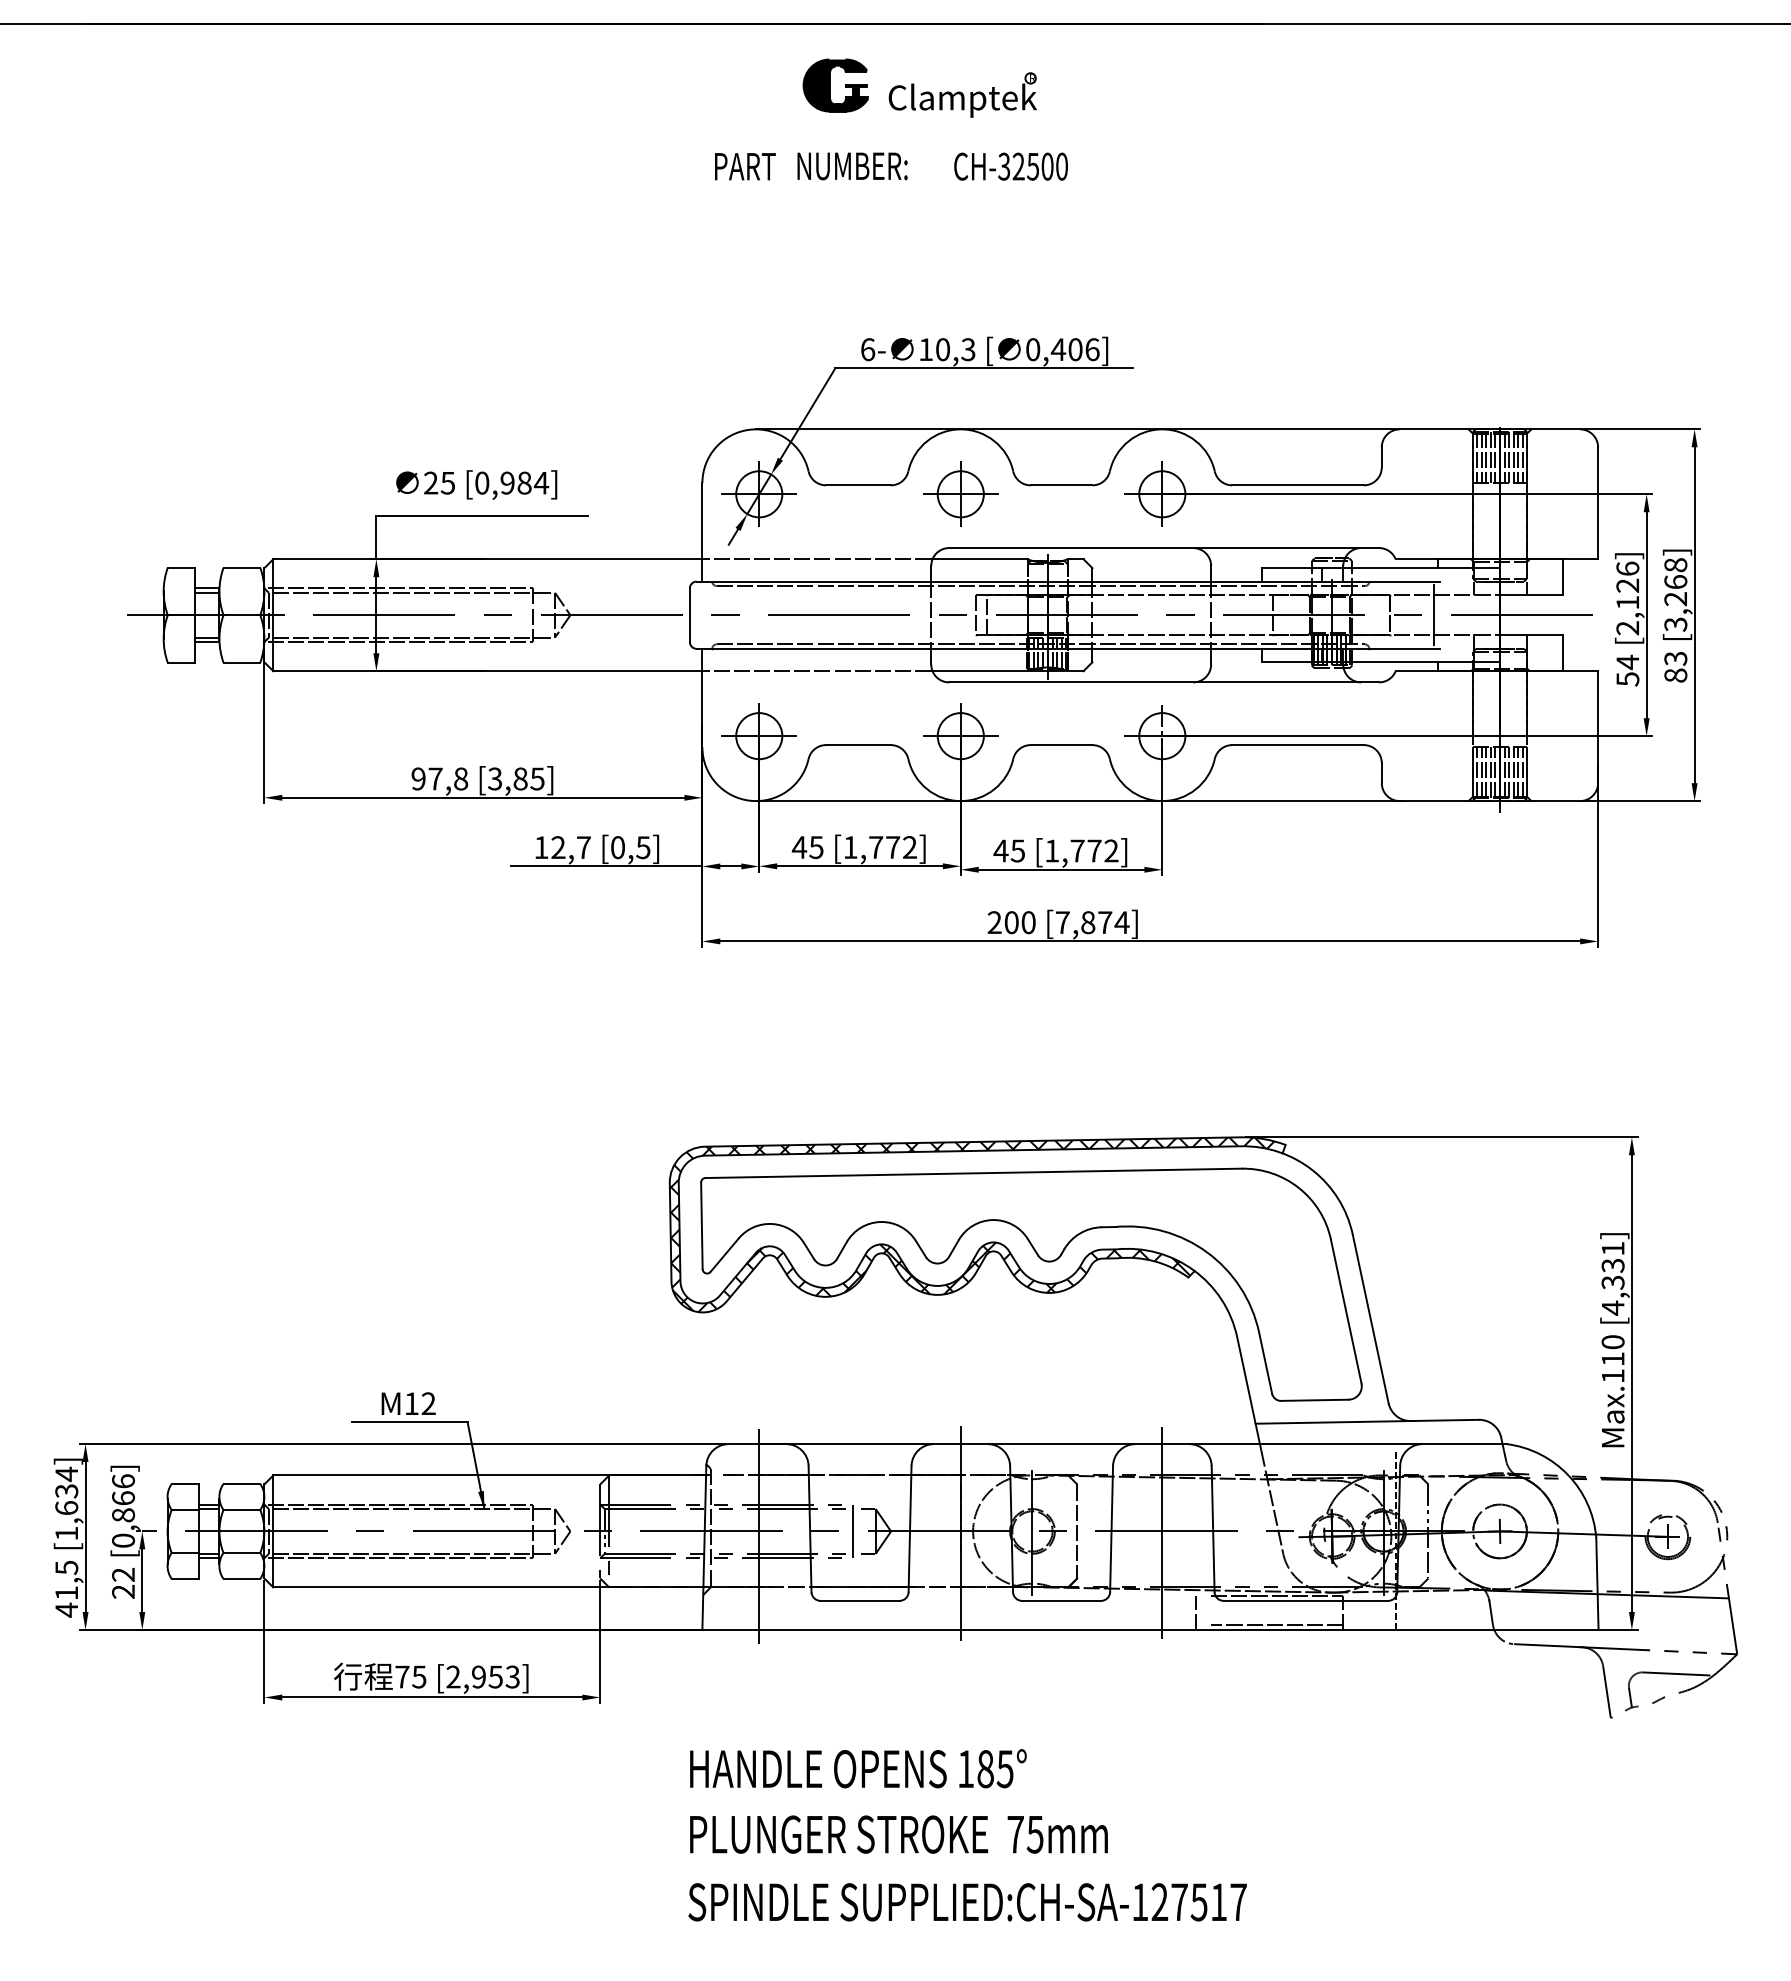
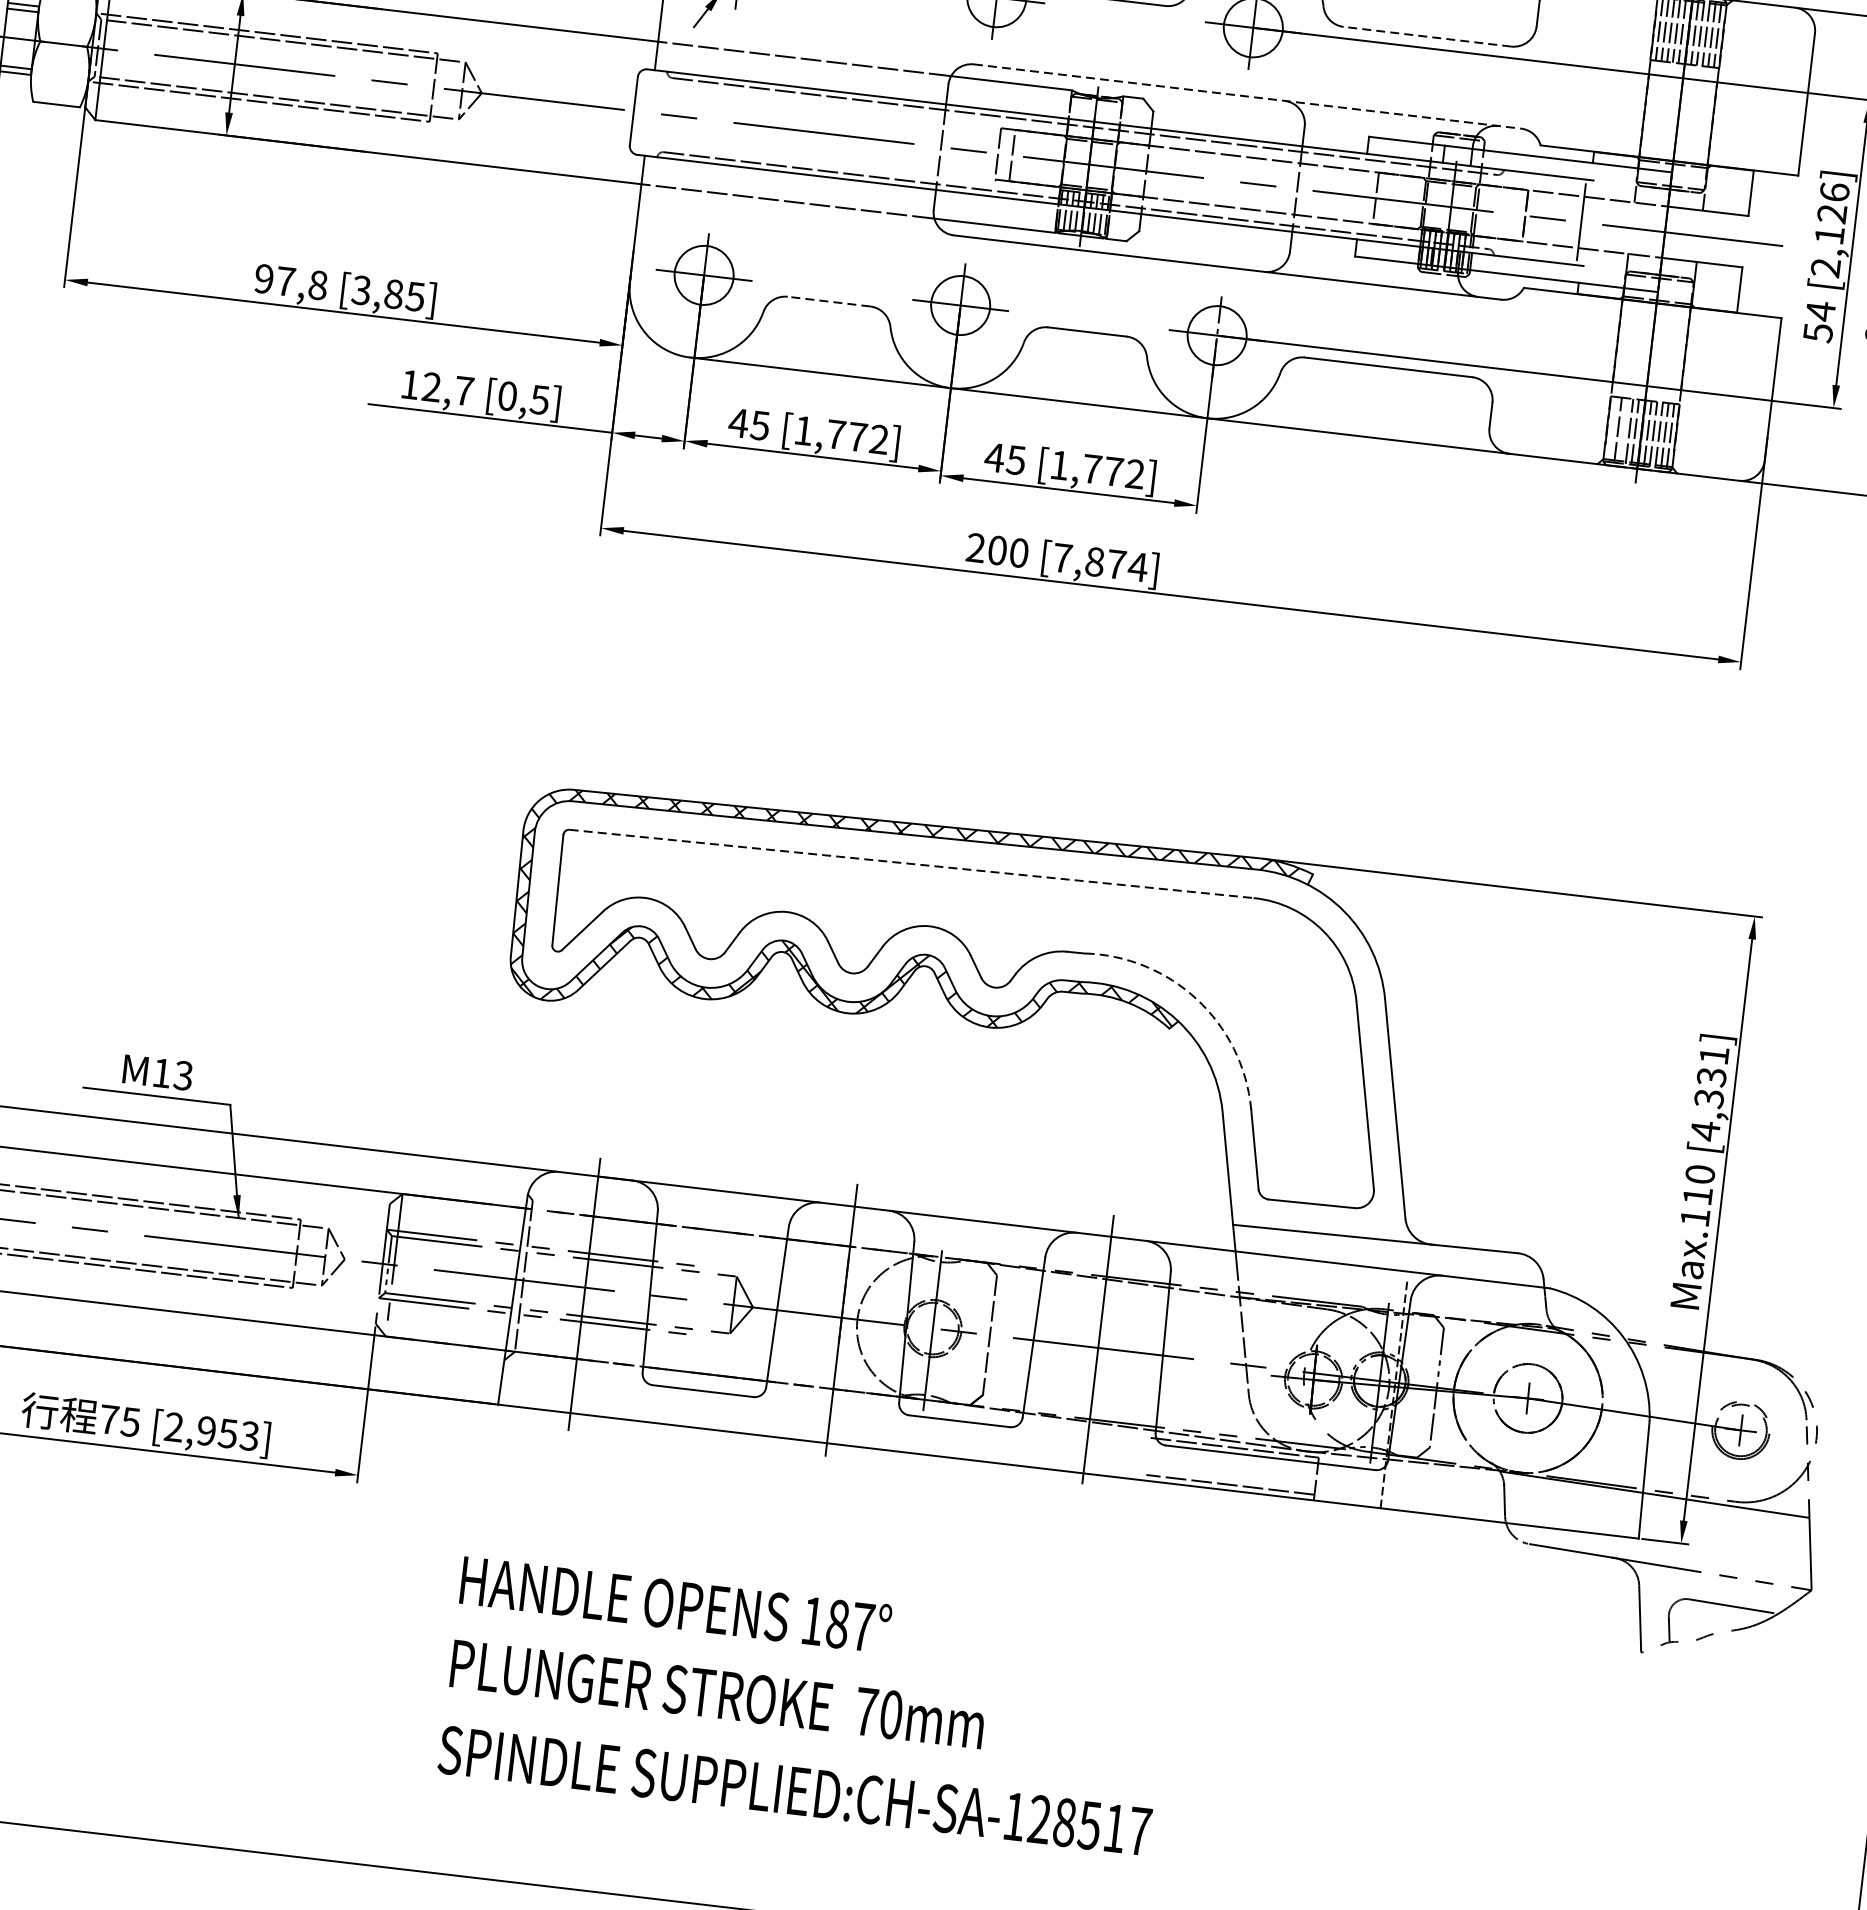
line: (1298, 485) -> (1427, 36), solid -> dashed
line: (1164, 548) -> (1247, 97), solid -> dashed
line: (857, 745) -> (827, 301), solid -> dashed
line: (1477, 772) -> (1612, 429), removed
line: (1486, 772) -> (1624, 430), removed
line: (974, 1173) -> (912, 864), solid -> dashed
arc: (1207, 1252) -> (1197, 999), solid -> dashed
text: (428, 1403) -> (183, 1075), M12 -> M13
line: (853, 1531) -> (705, 1301), removed
line: (1195, 1612) -> (1128, 1456), removed
text: (1004, 1769) -> (861, 1627), 185° -> 187°
text: (1034, 1834) -> (890, 1714), 75mm -> 70mm
text: (1179, 1902) -> (1064, 1822), SUPPLIED:CH-SA-127517 -> SUPPLIED:CH-SA-128517

